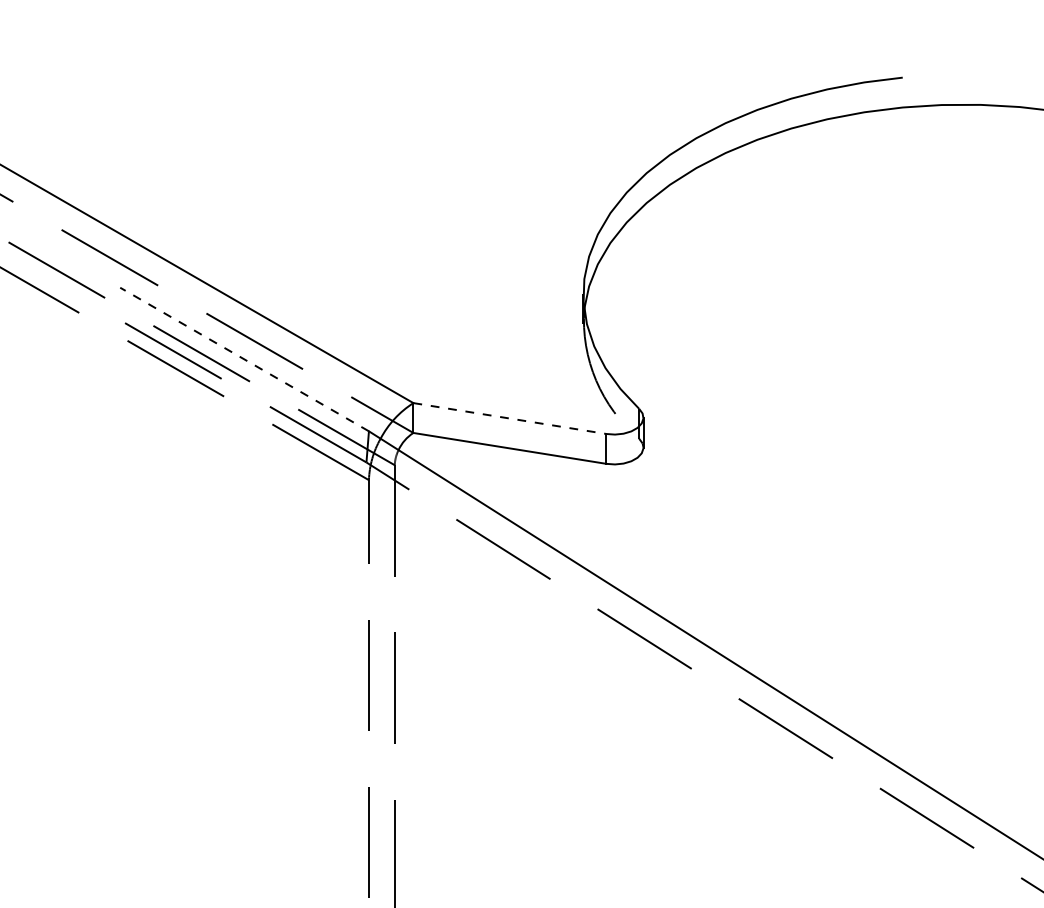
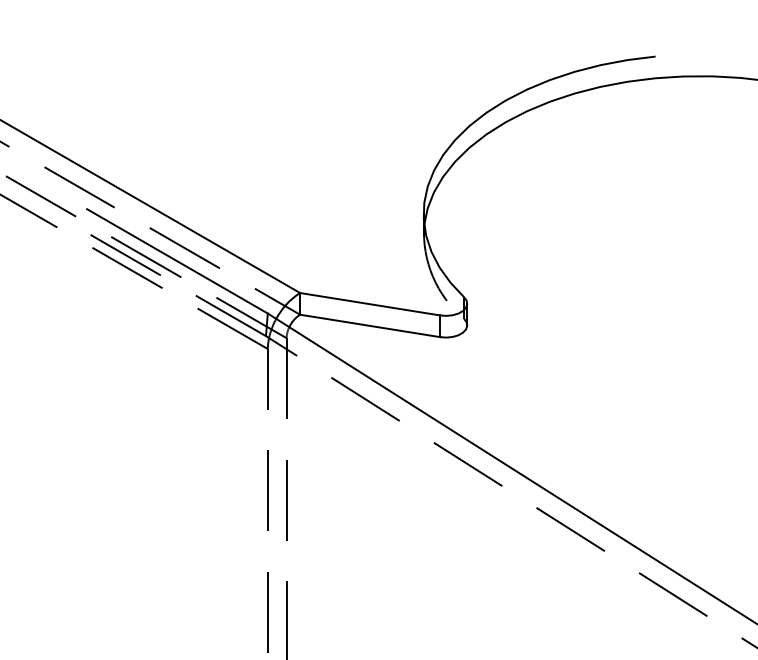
line: (244, 359) -> (177, 261), dashed -> solid
line: (509, 418) -> (369, 304), dashed -> solid

